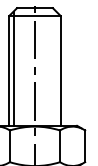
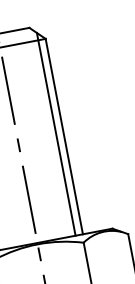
line: (56, 68) -> (56, 133), added

